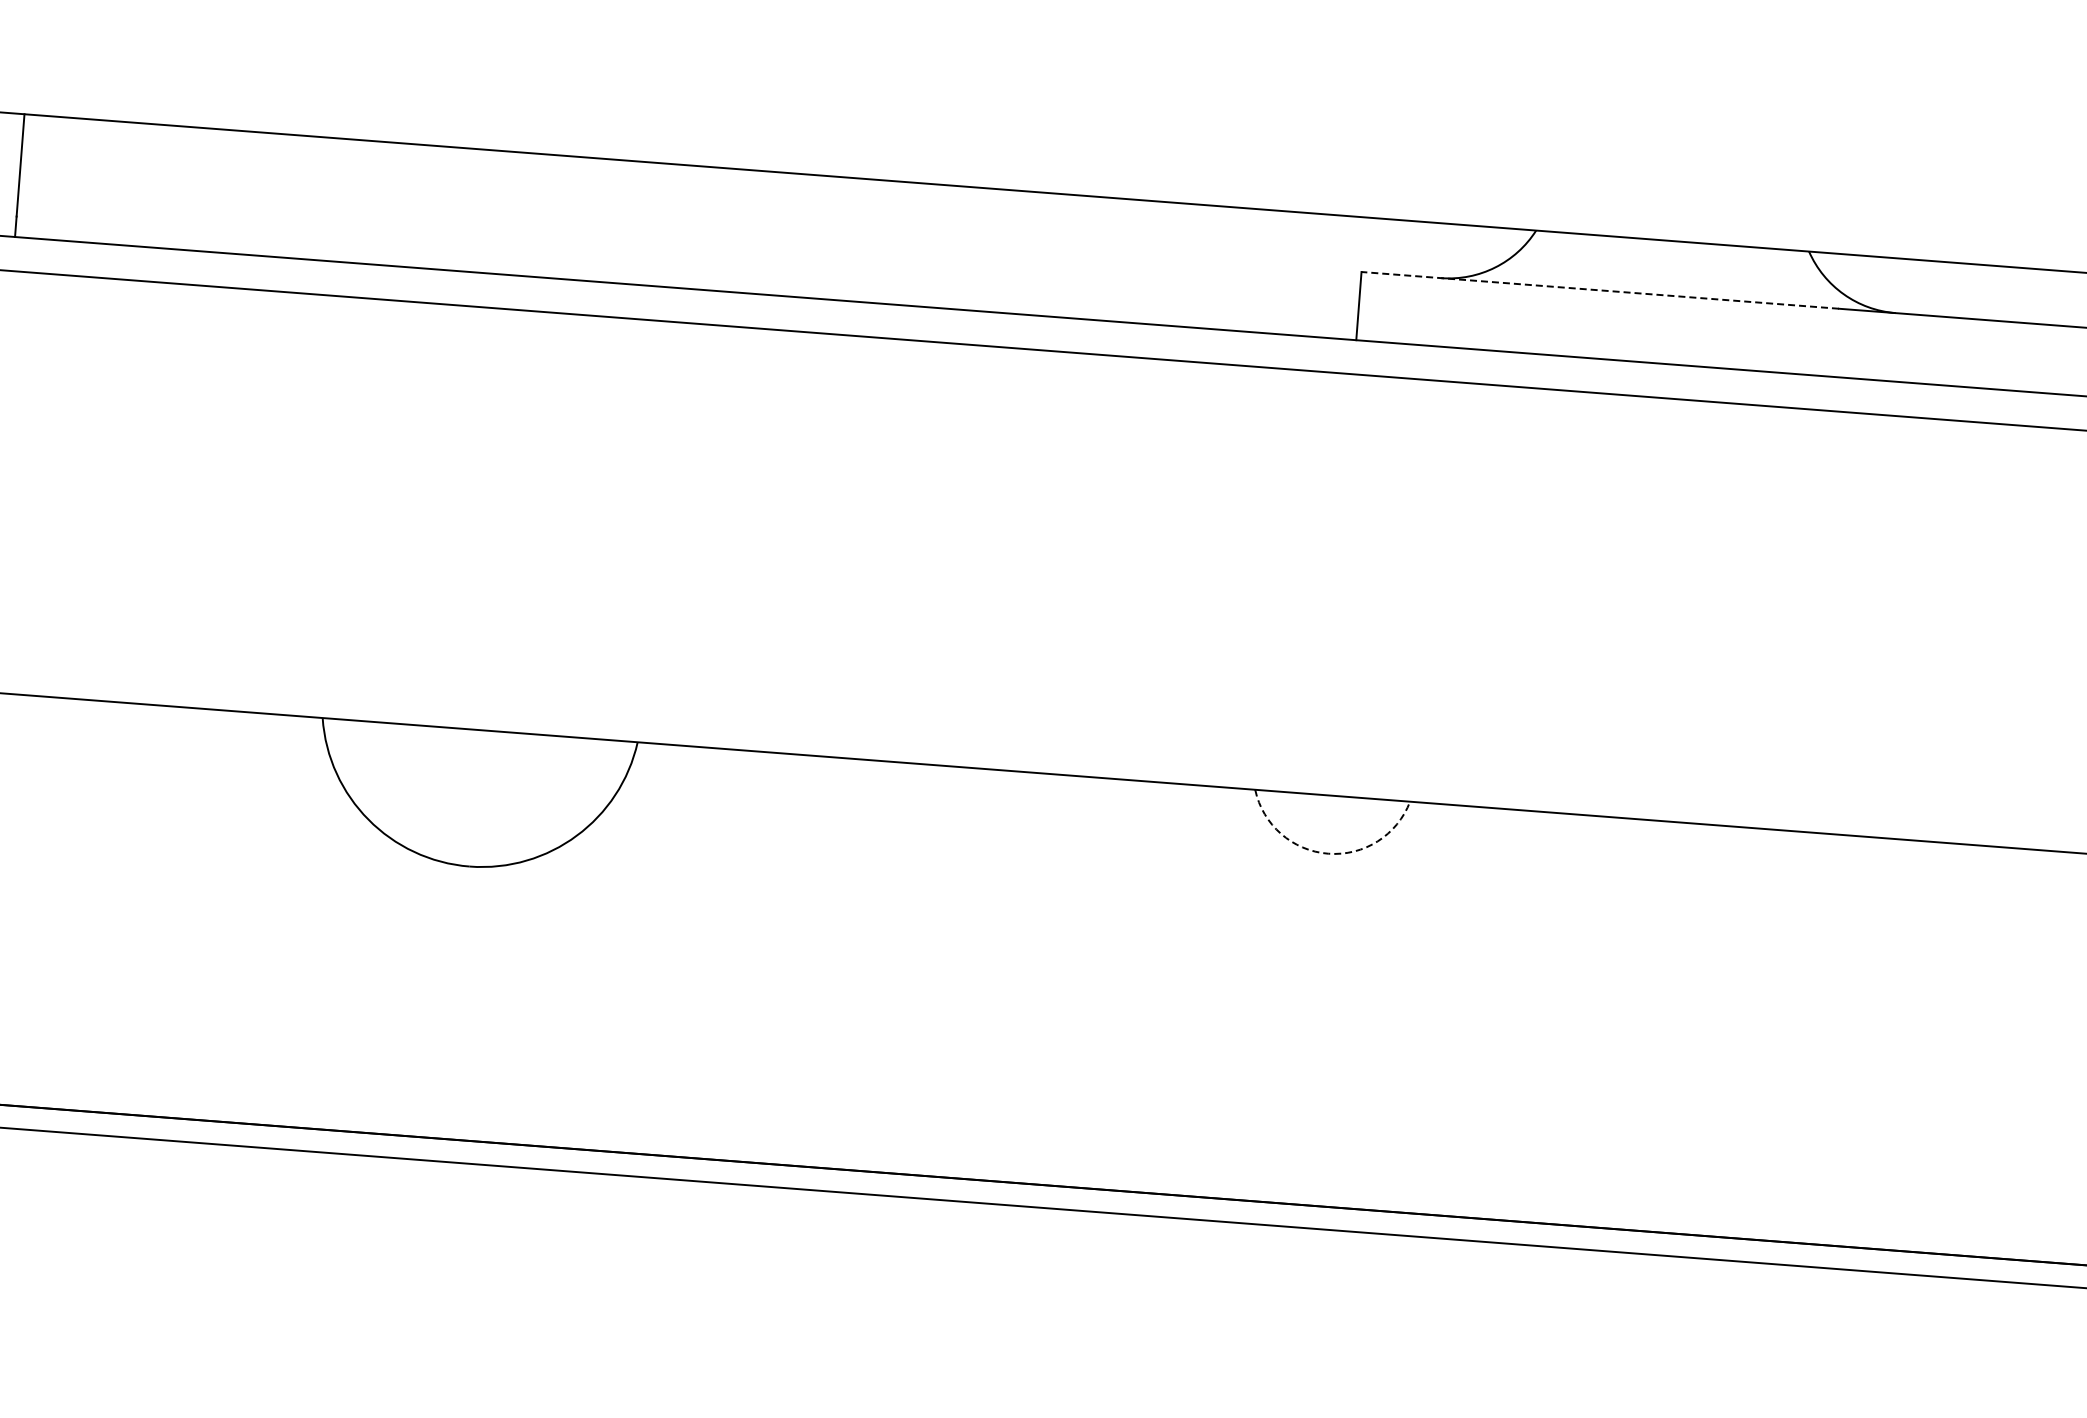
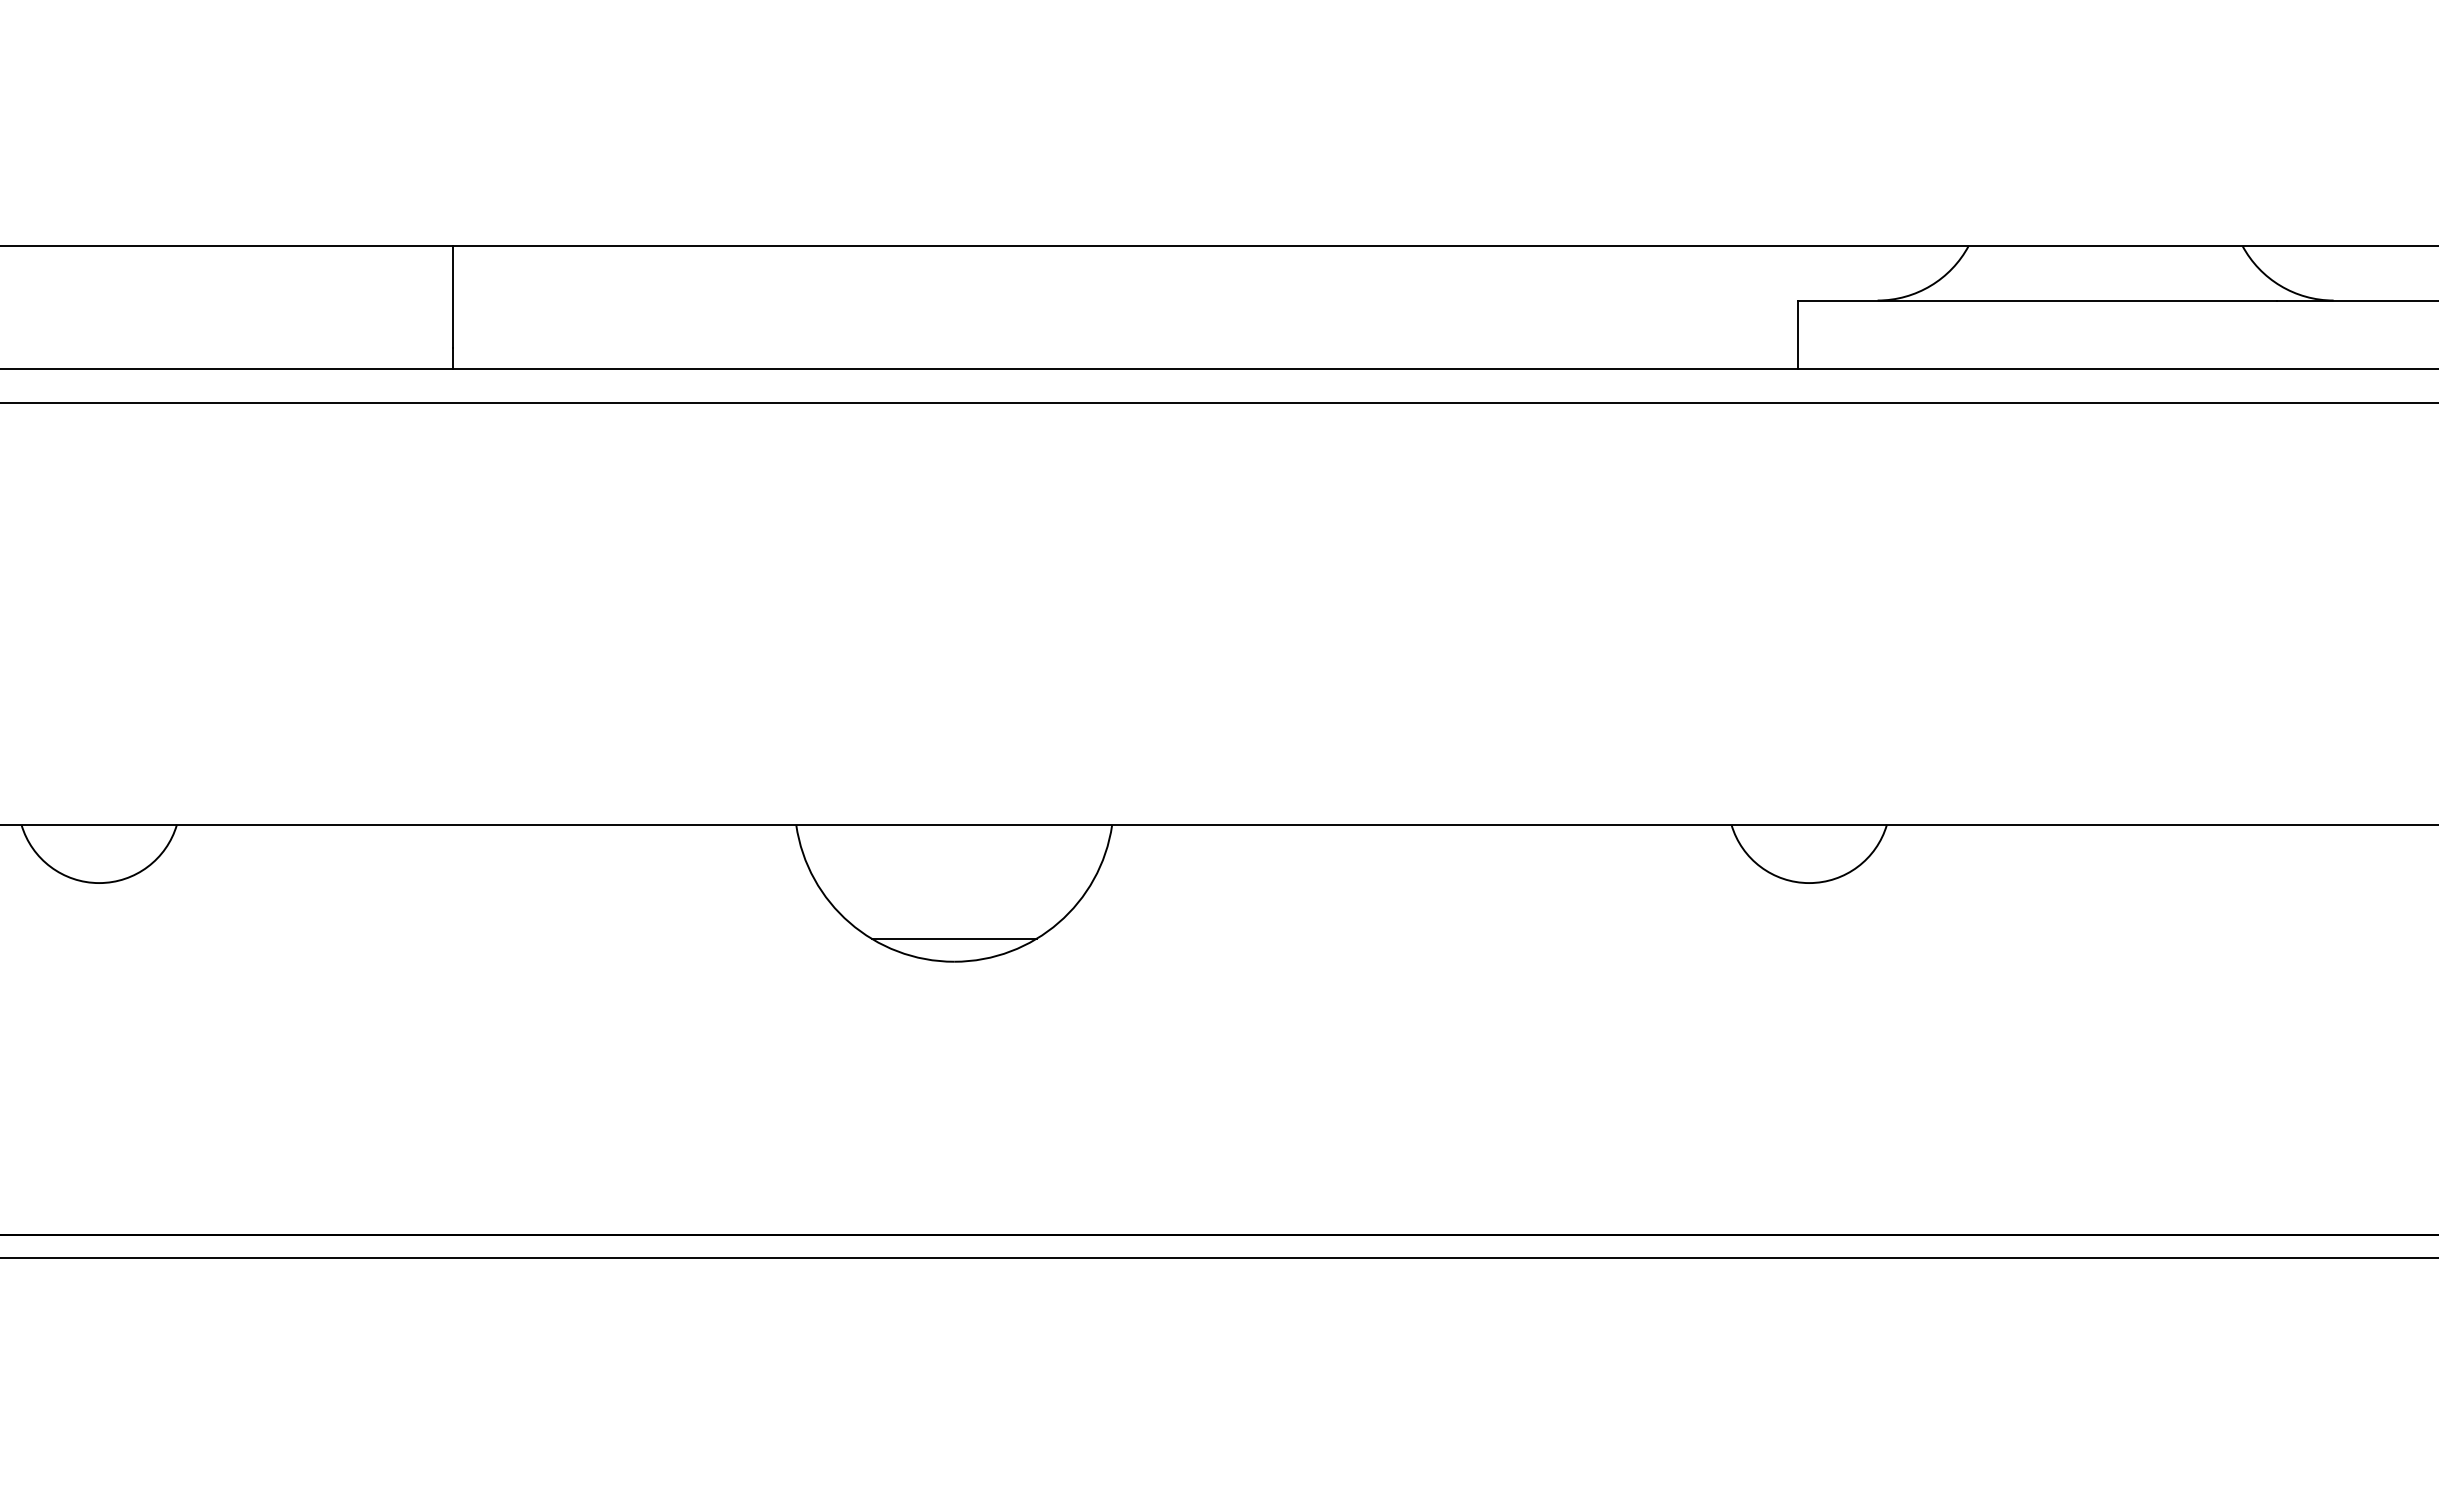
line: (1599, 290) -> (2036, 300), dashed -> solid
line: (471, 843) -> (954, 938), added
arc: (1328, 854) -> (1809, 883), dashed -> solid

